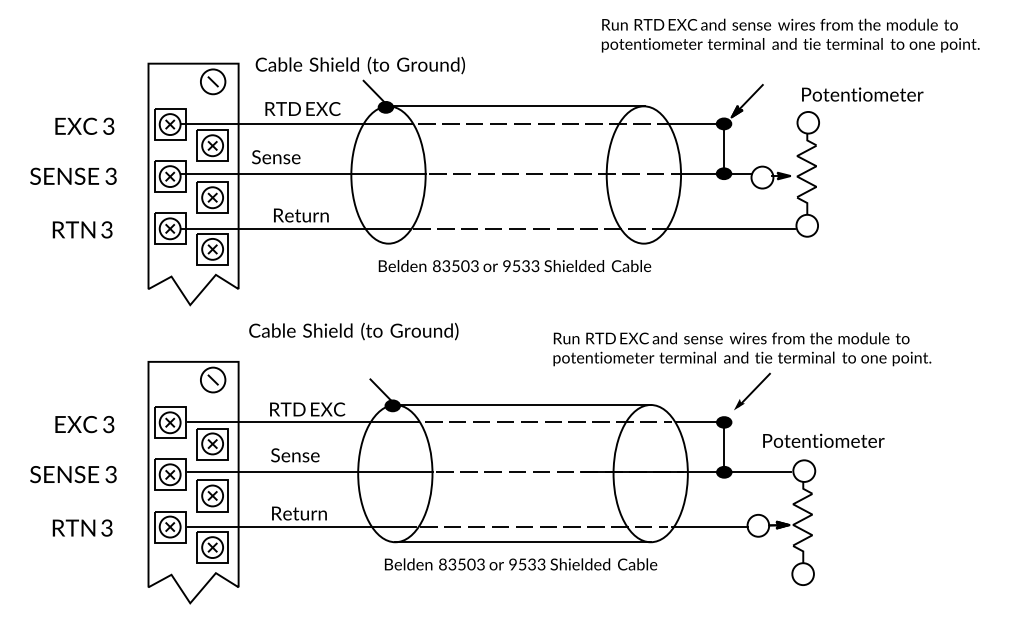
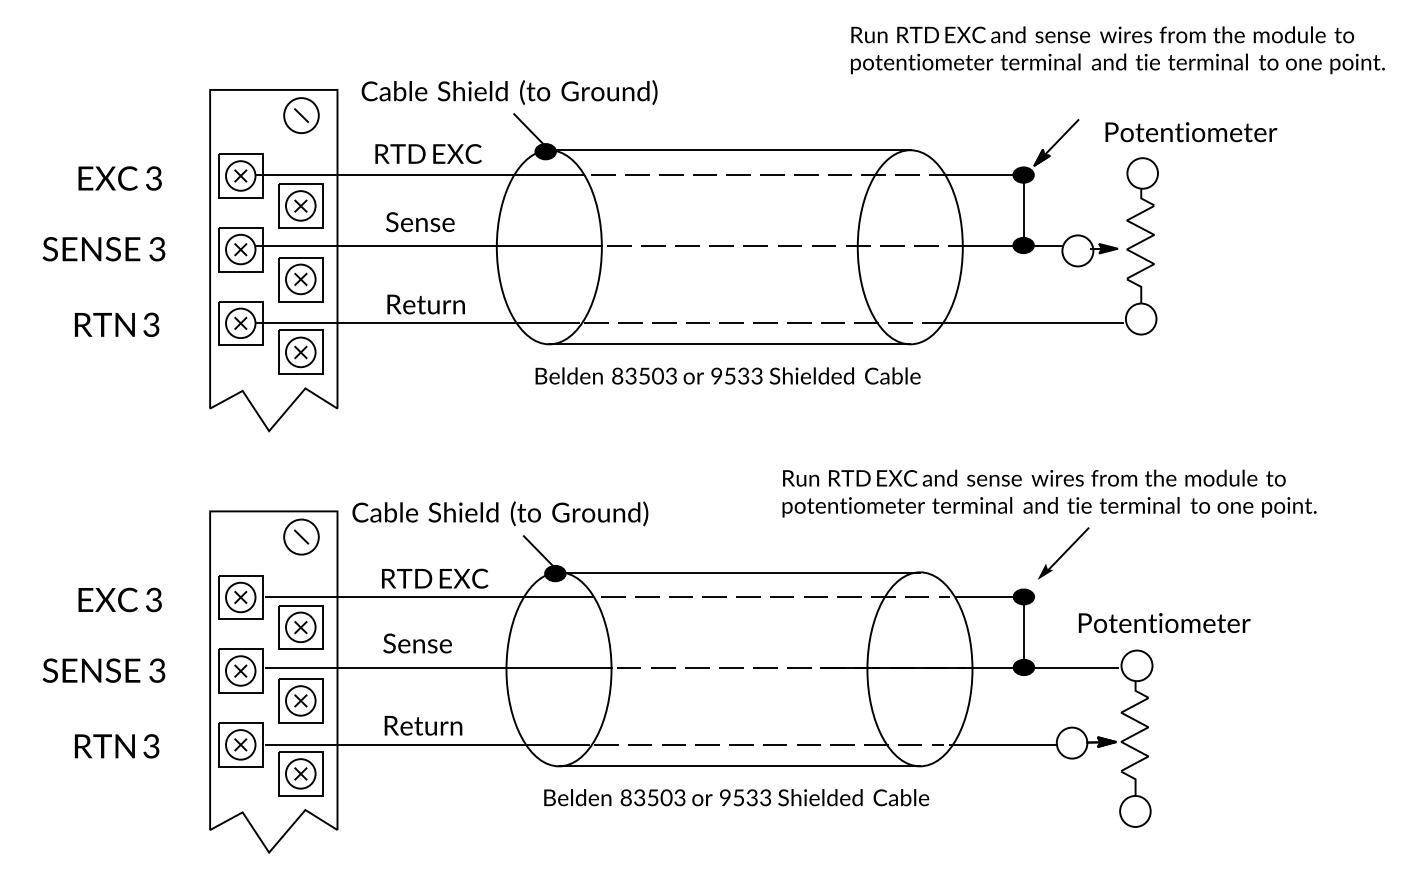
text: (862, 94) -> (1191, 132), moved
text: (276, 157) -> (420, 222), moved
line: (515, 243) -> (728, 344), added
text: (353, 331) -> (499, 513), moved

